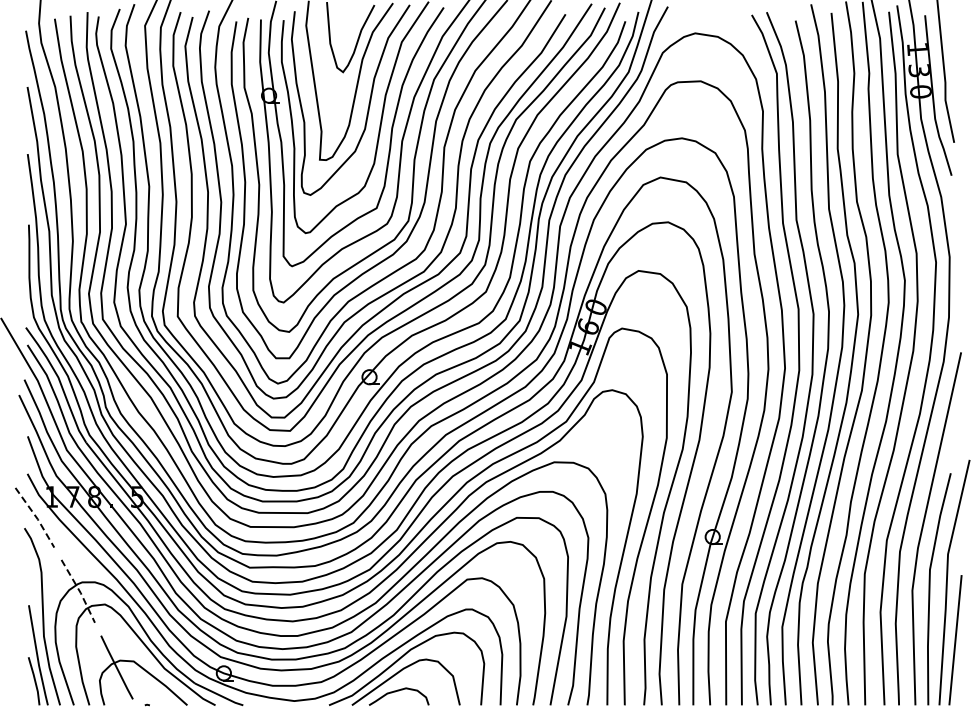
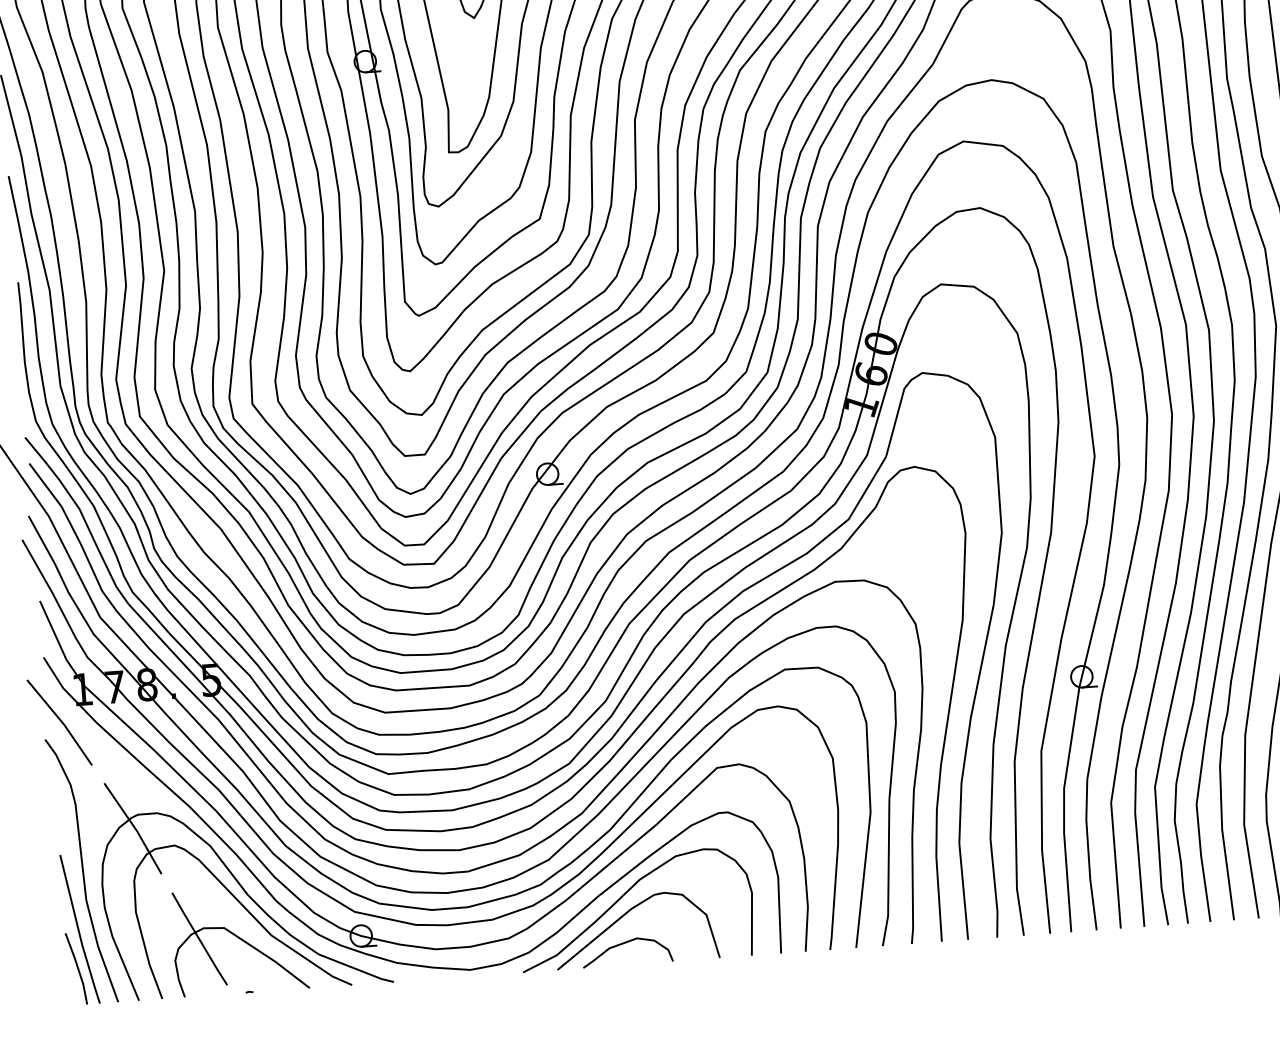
line: (36, 517) -> (61, 722), dashed -> solid
line: (79, 591) -> (134, 828), dashed -> solid

